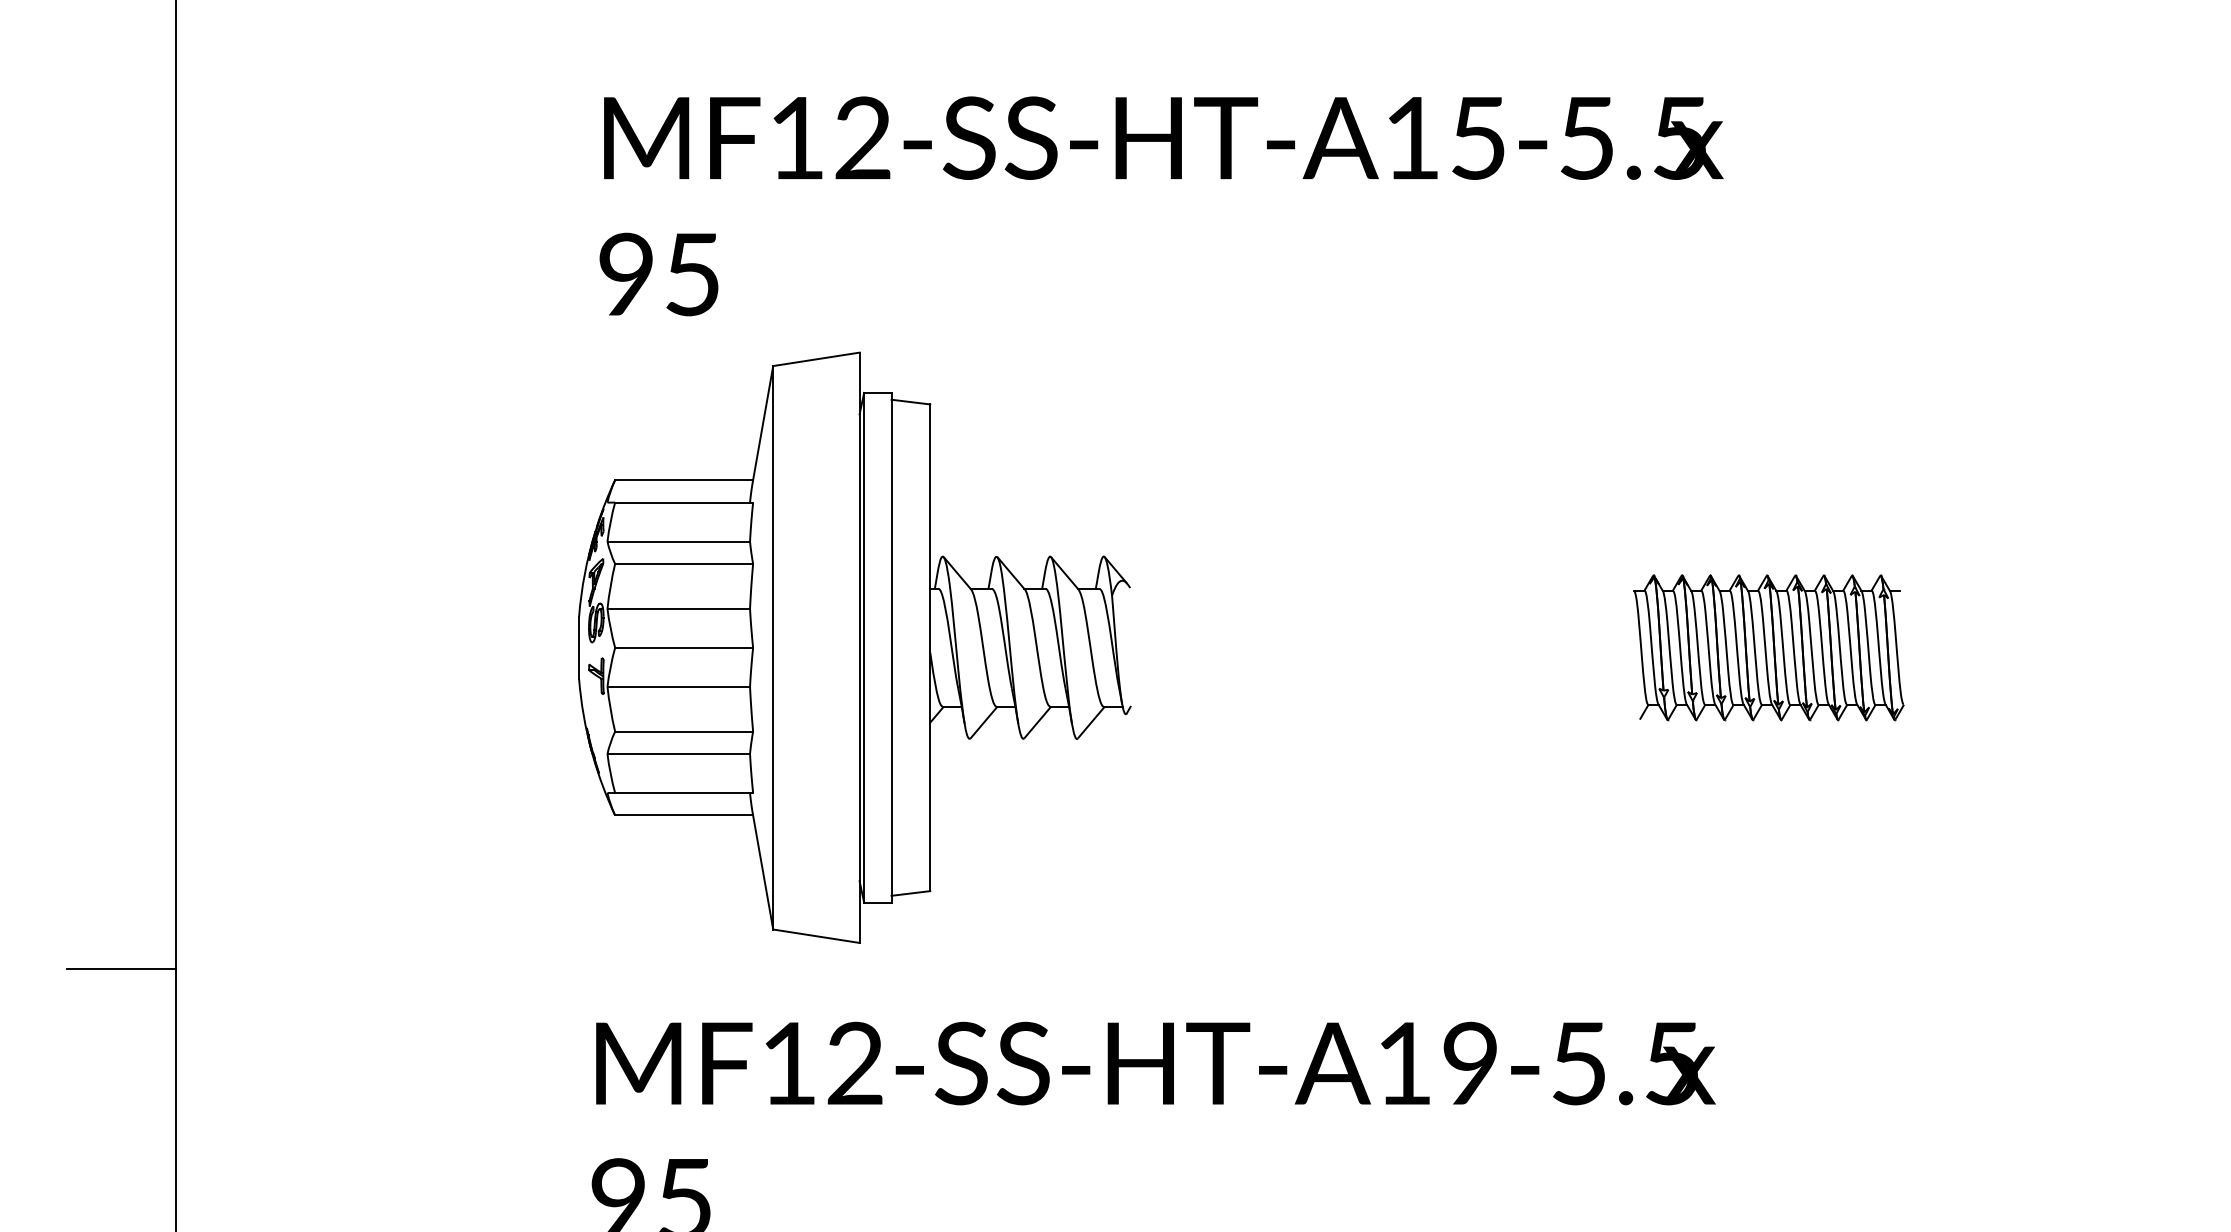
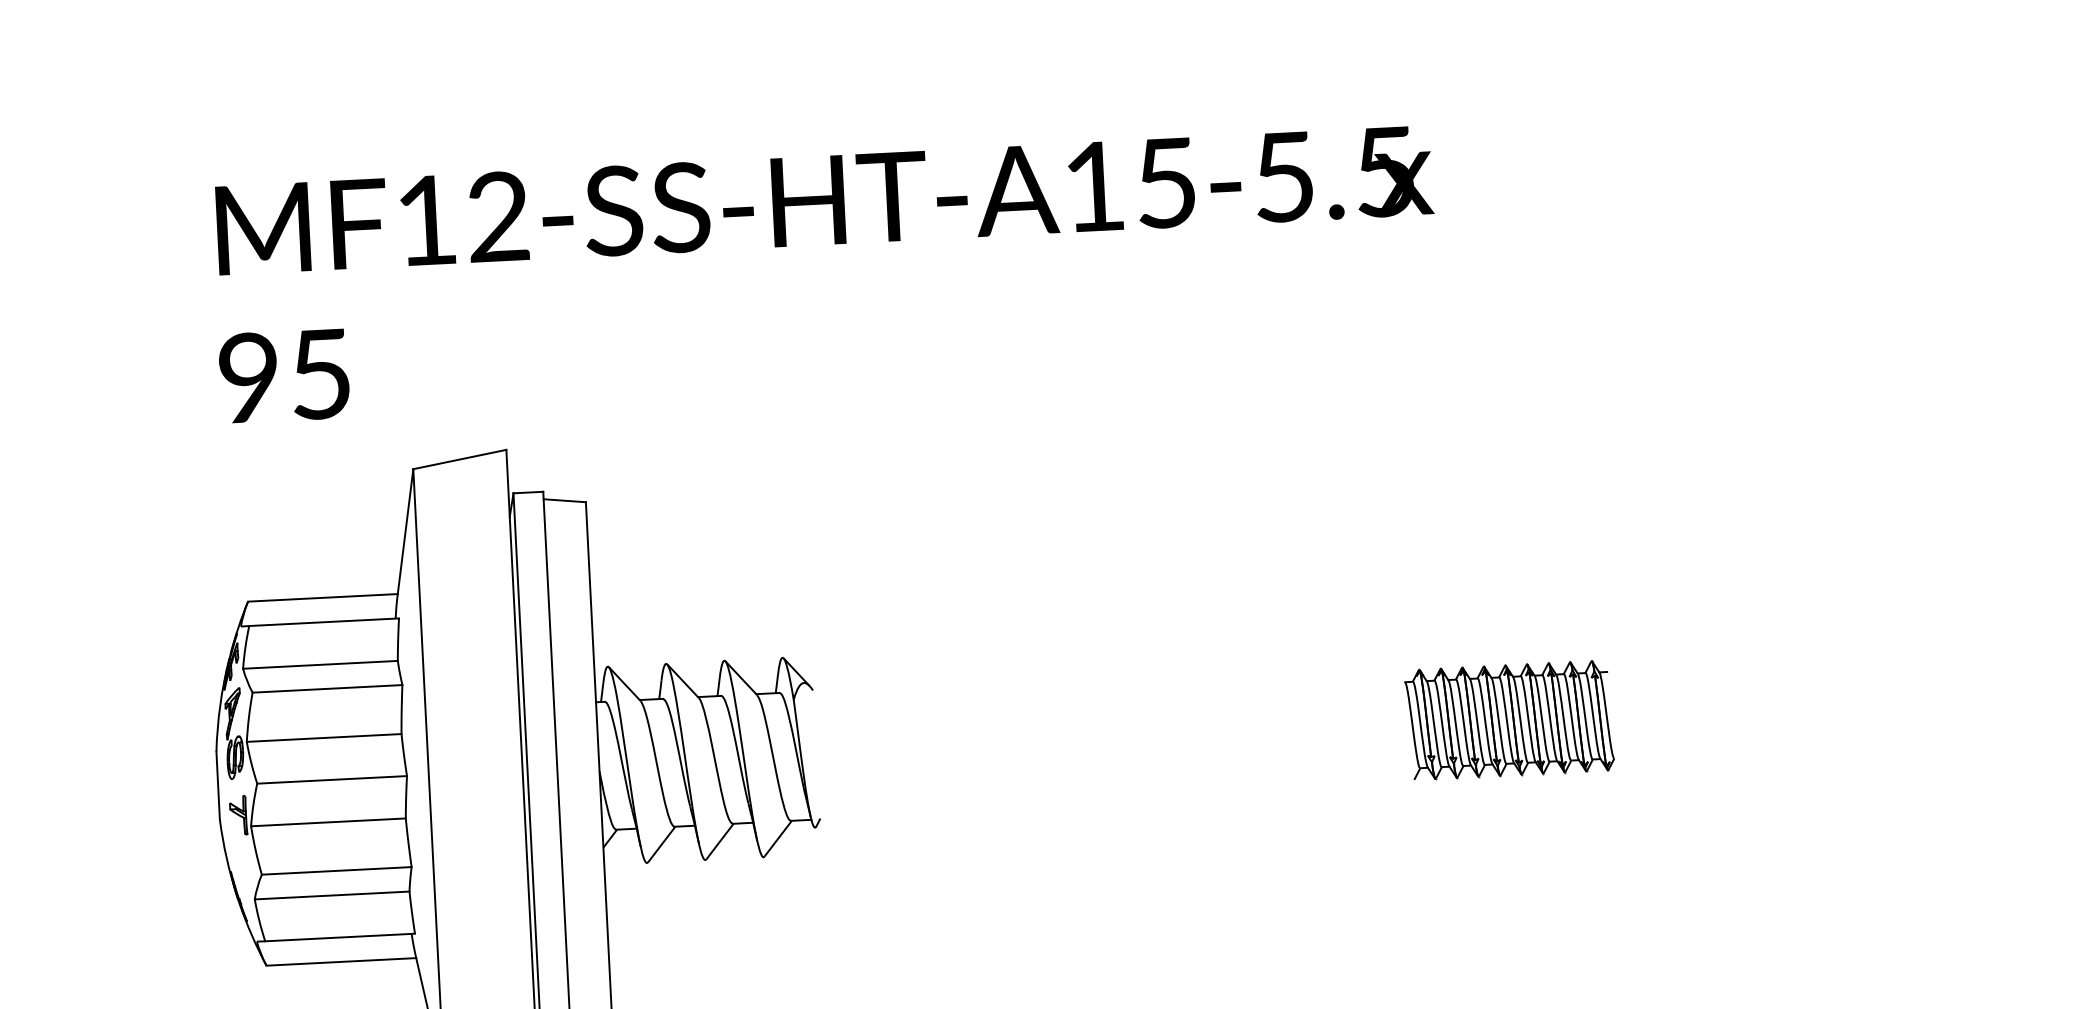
part: (1768, 647) -> (1509, 719), size x0.7

